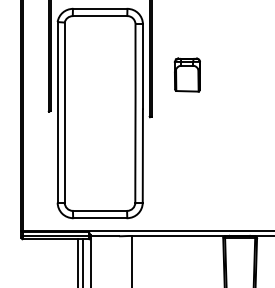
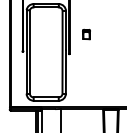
part: (187, 74) -> (86, 34), size x0.6

